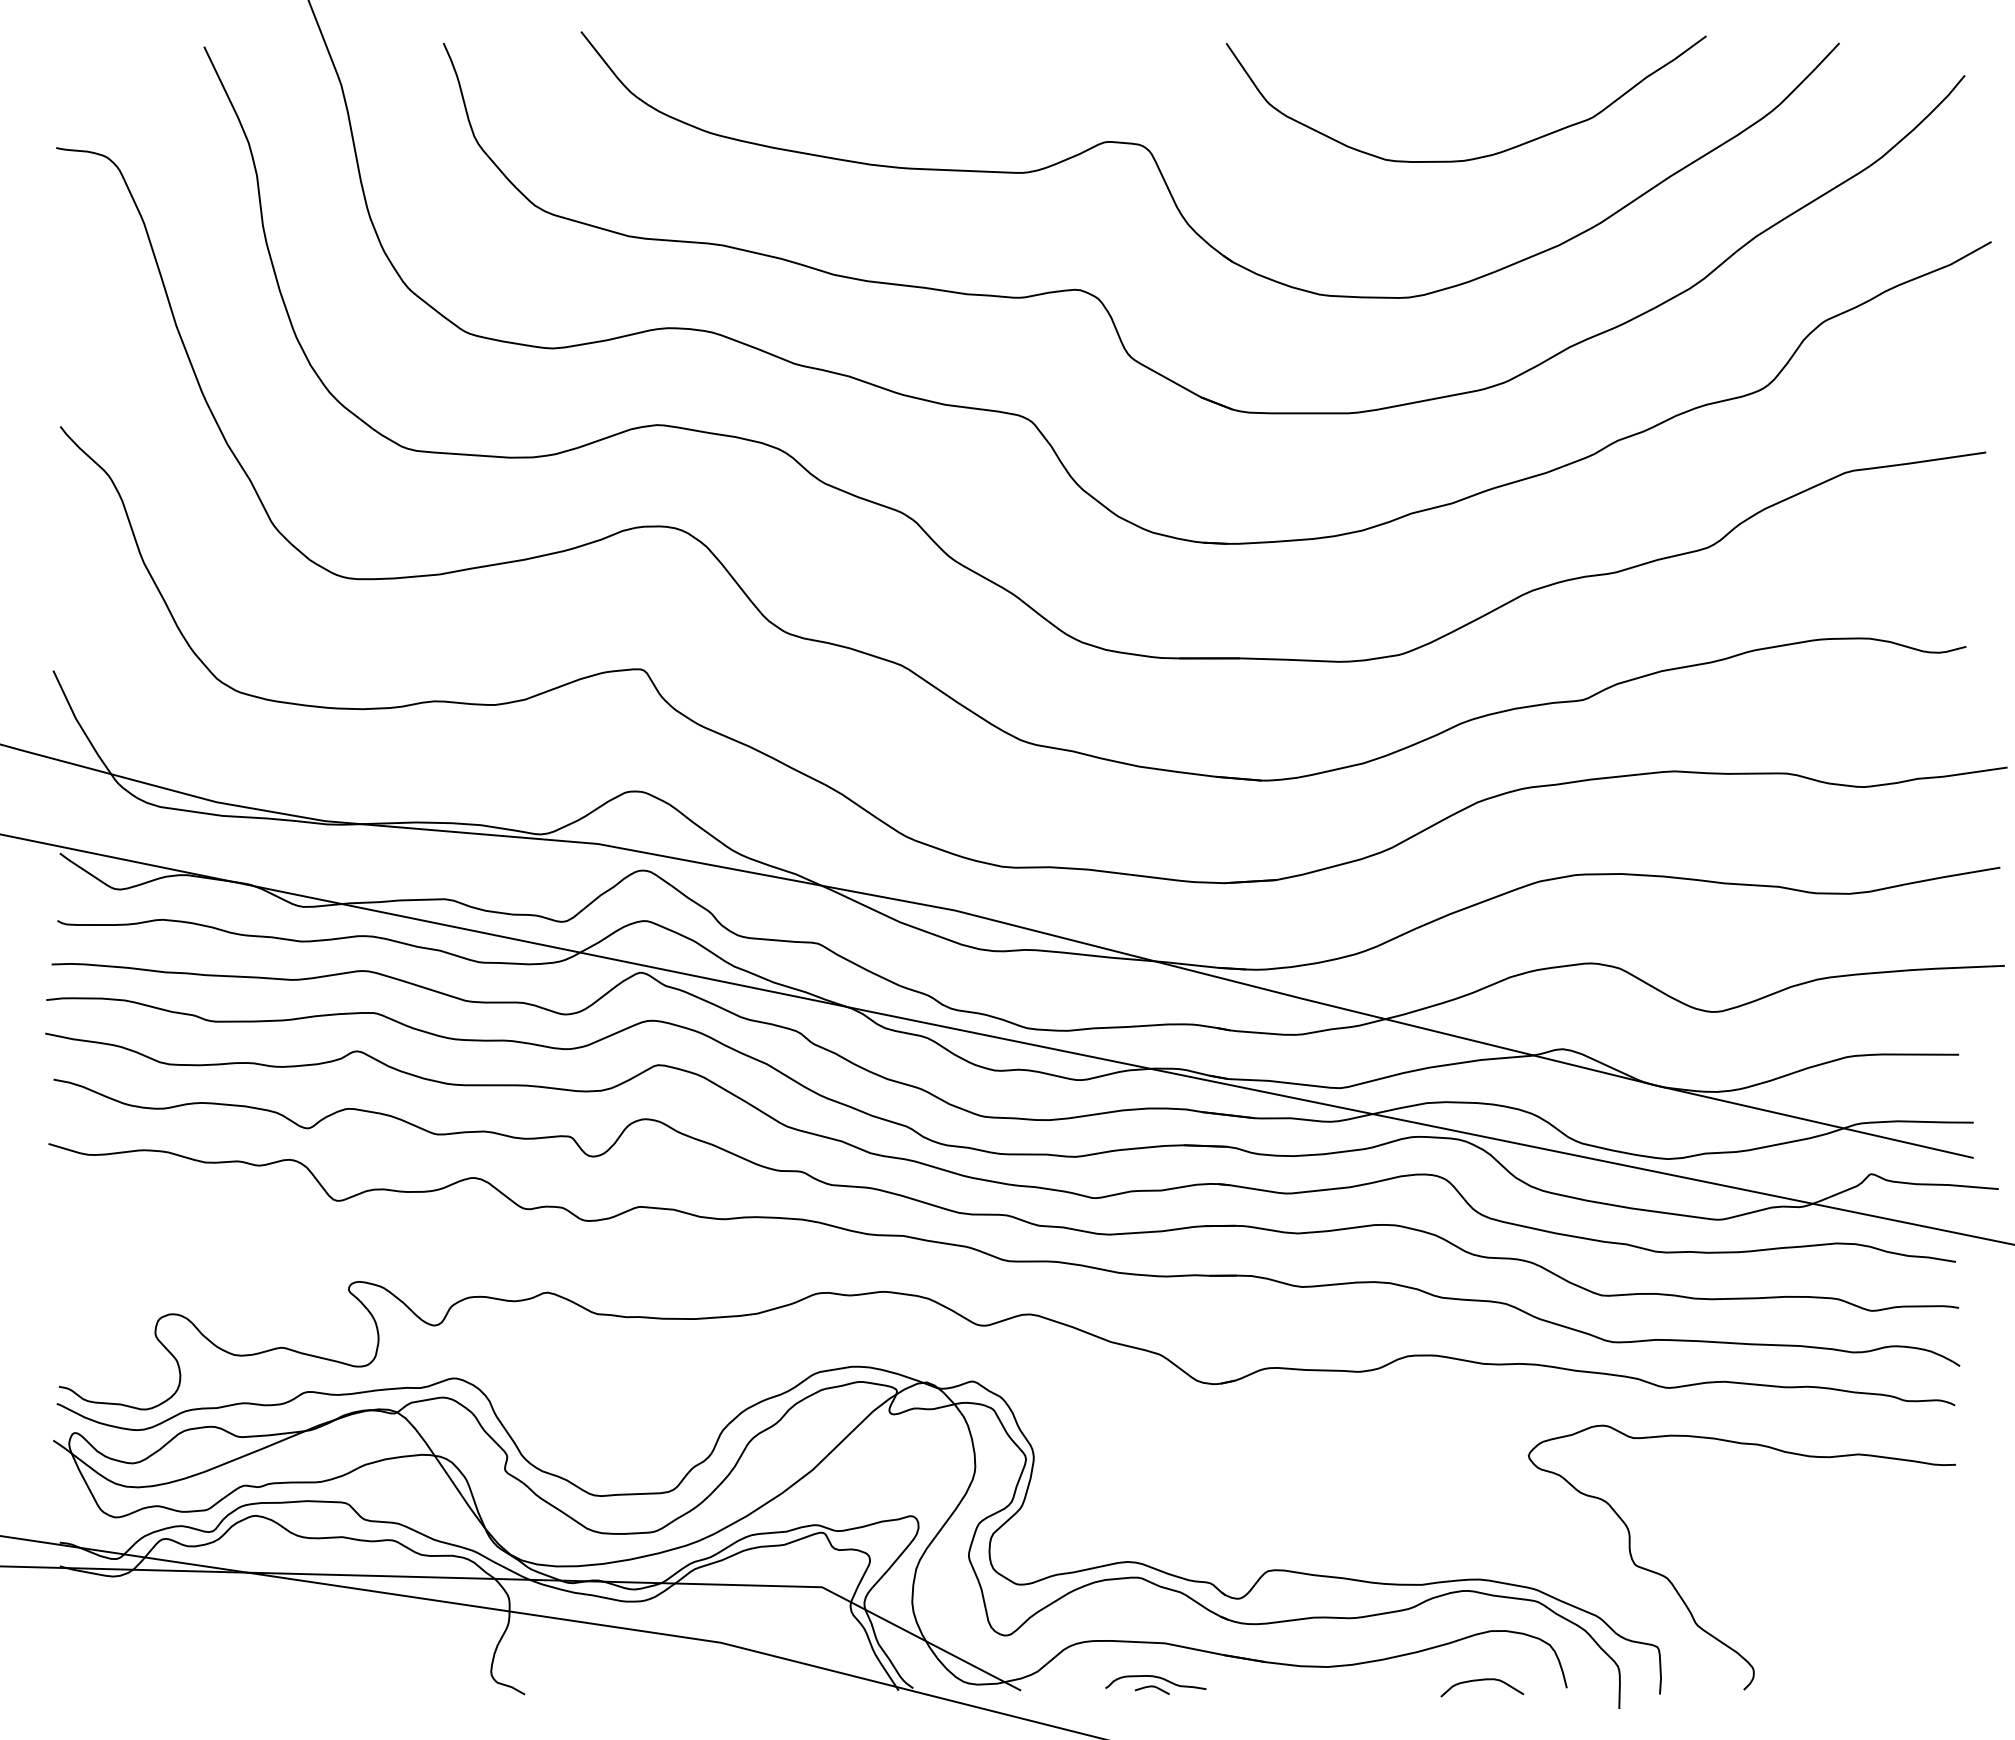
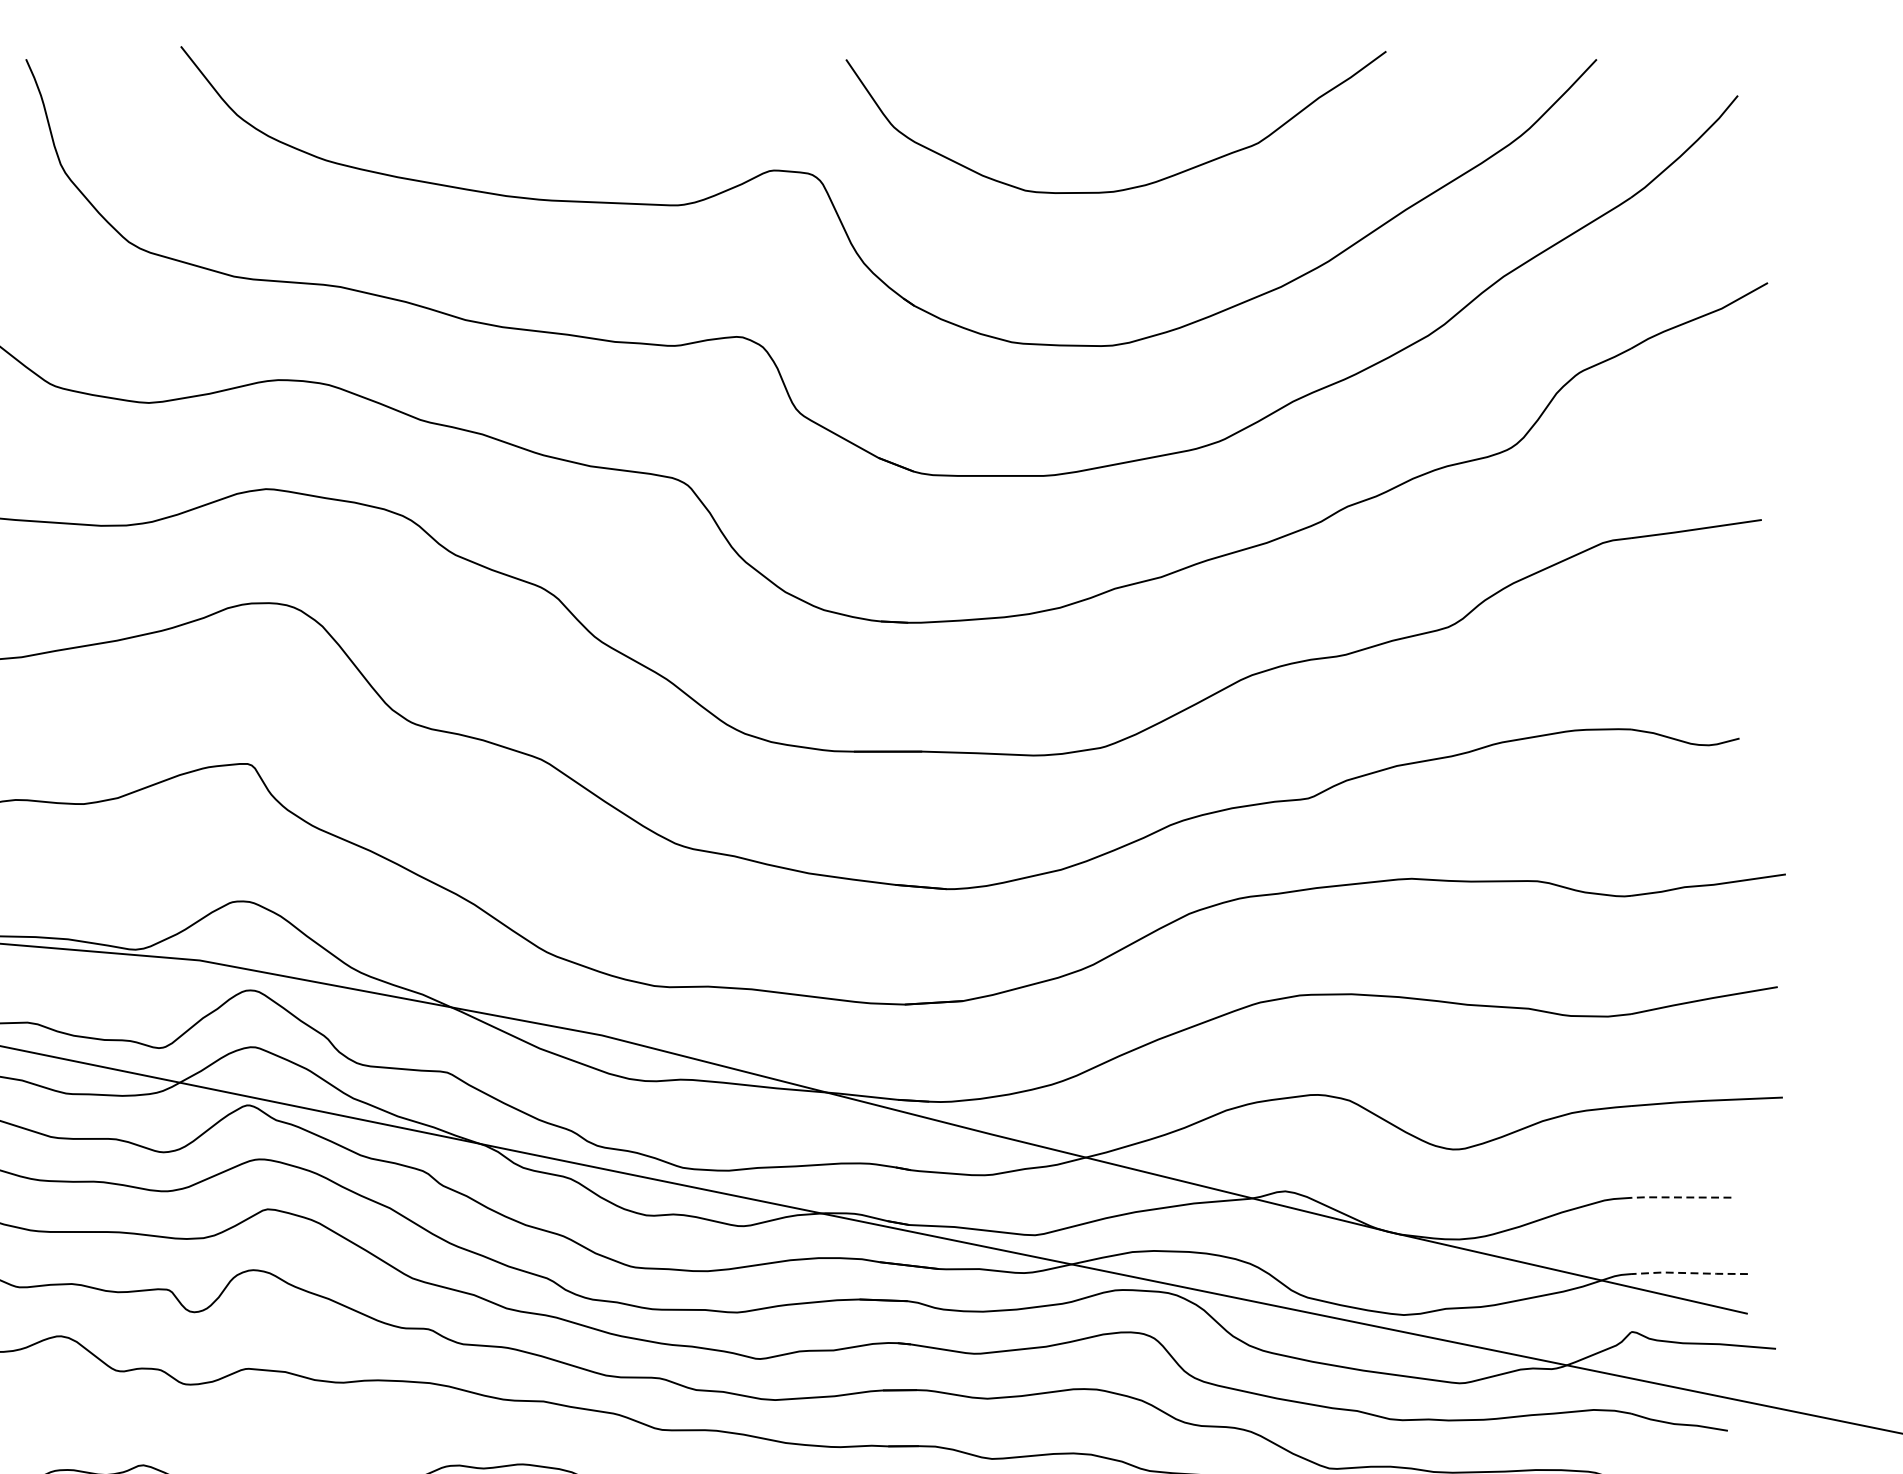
curve: (1479, 156) -> (1130, 186), moved
line: (1913, 1054) -> (1680, 1197), solid -> dashed
line: (1921, 1121) -> (1689, 1272), solid -> dashed

